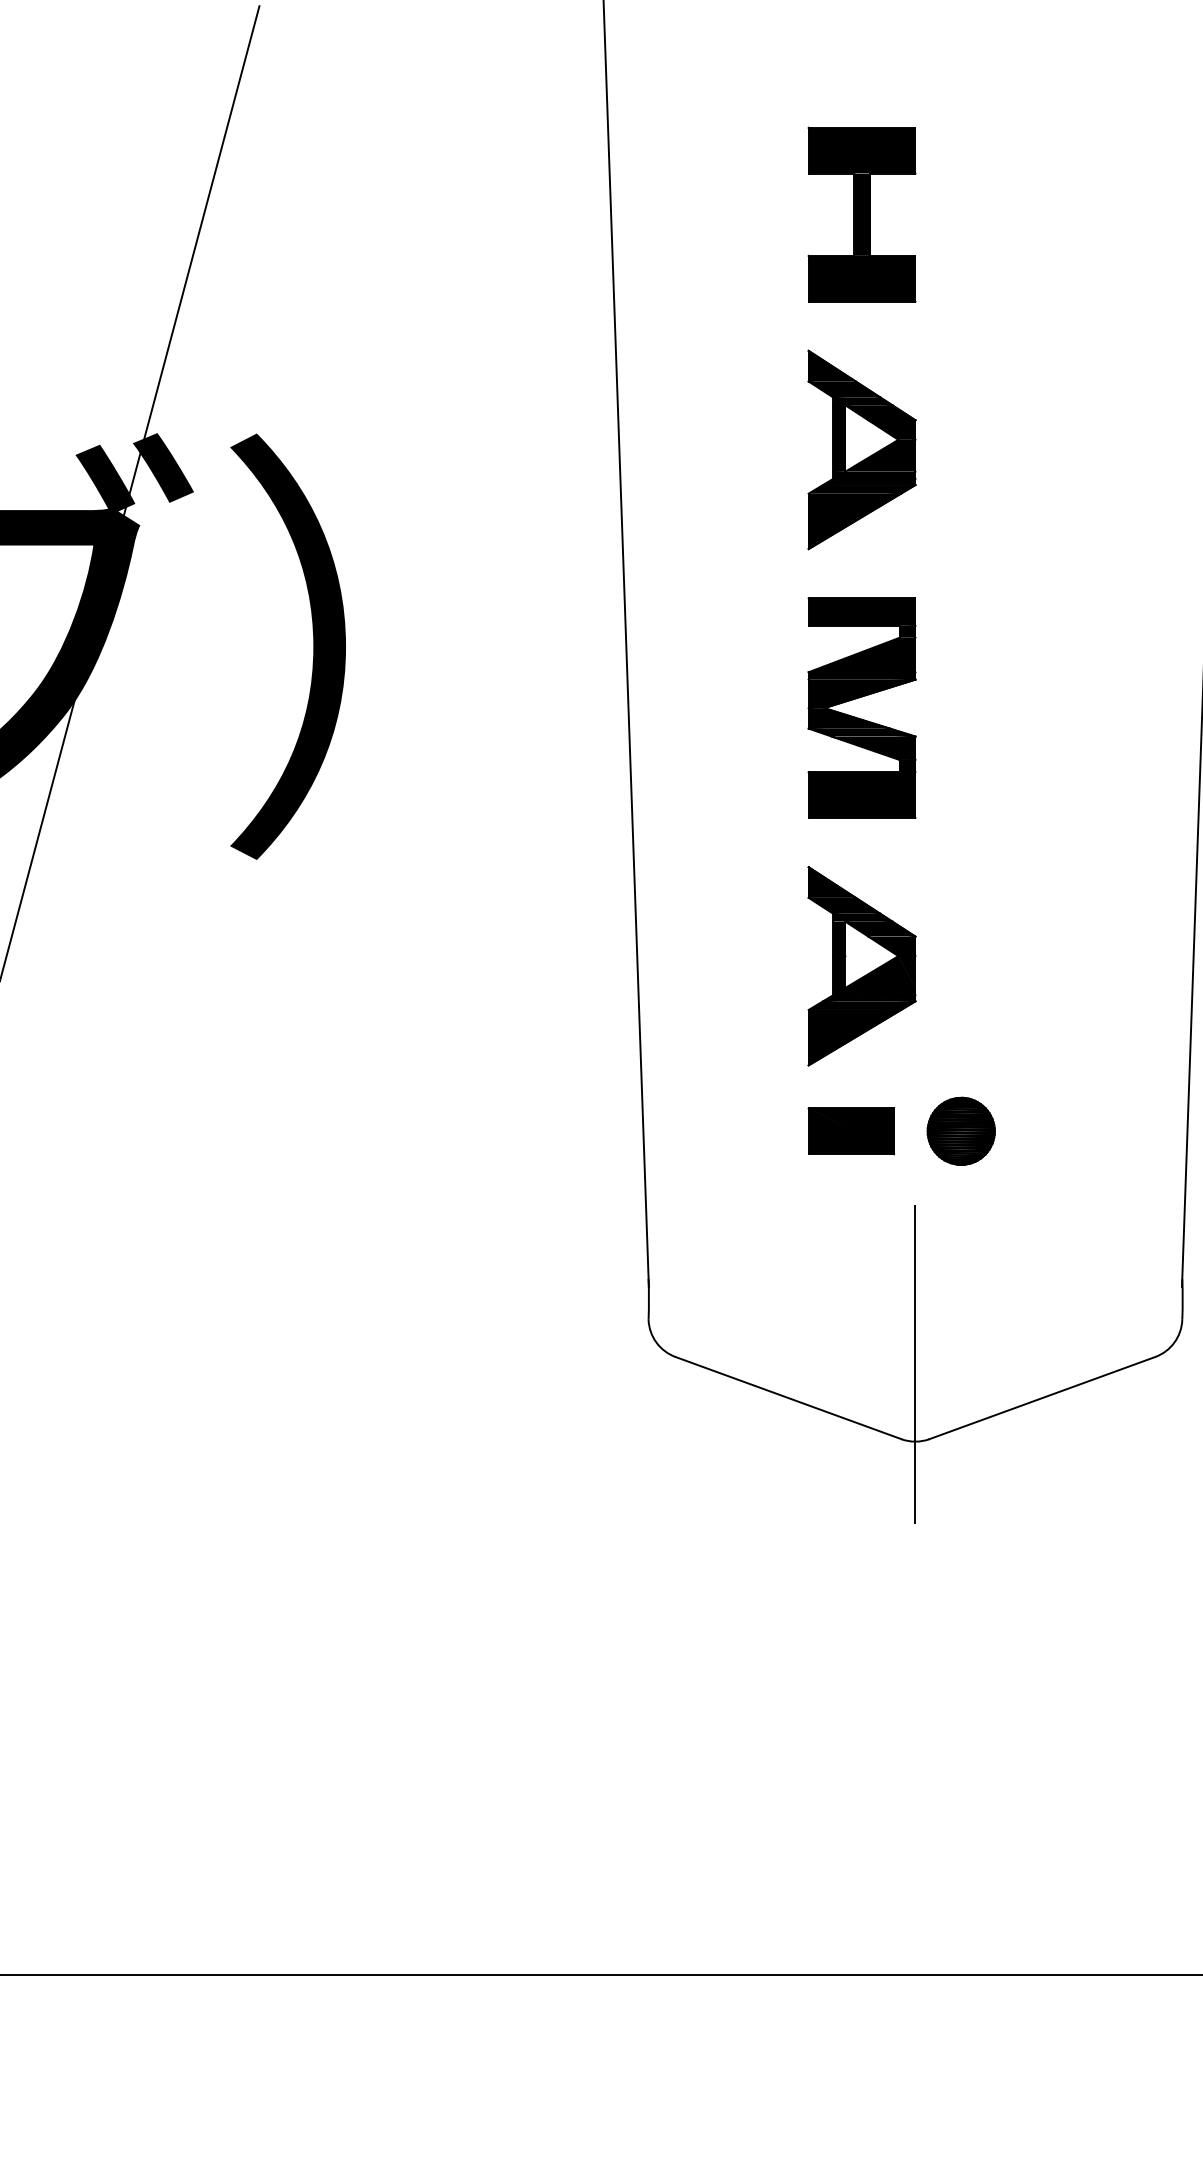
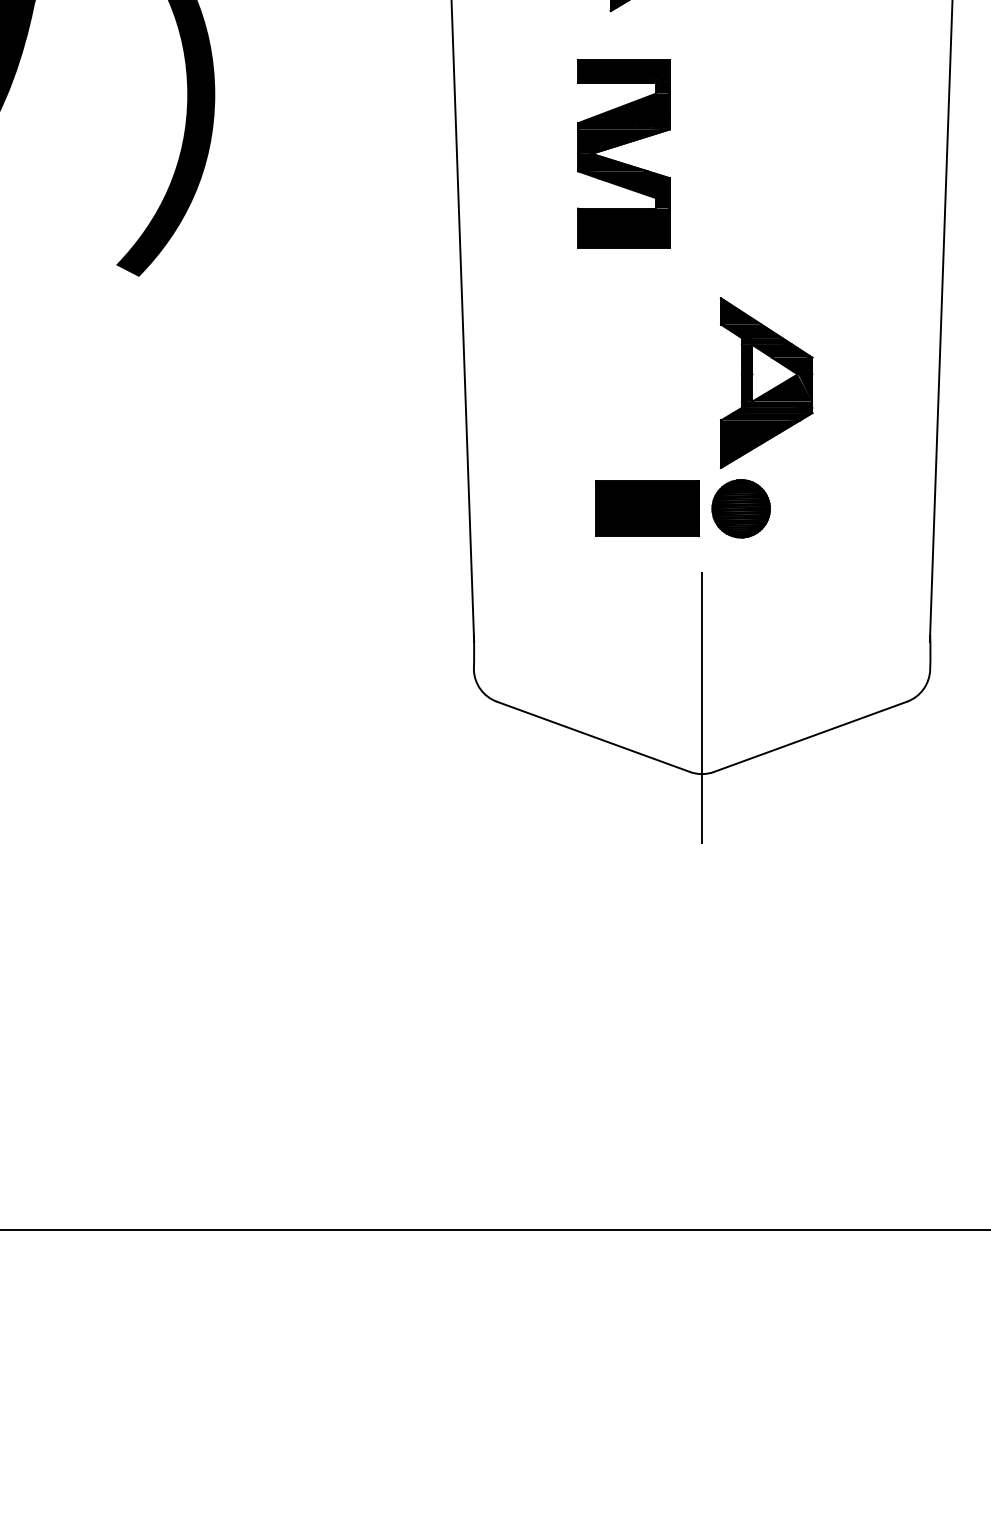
part: (859, 698) -> (621, 145), moved
part: (861, 966) -> (766, 383), moved
part: (850, 1131) -> (646, 508), size x1.4

